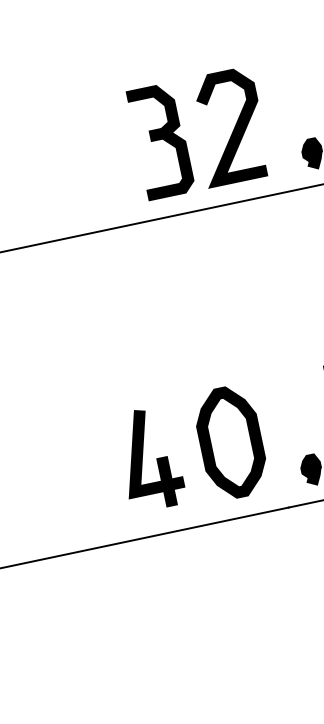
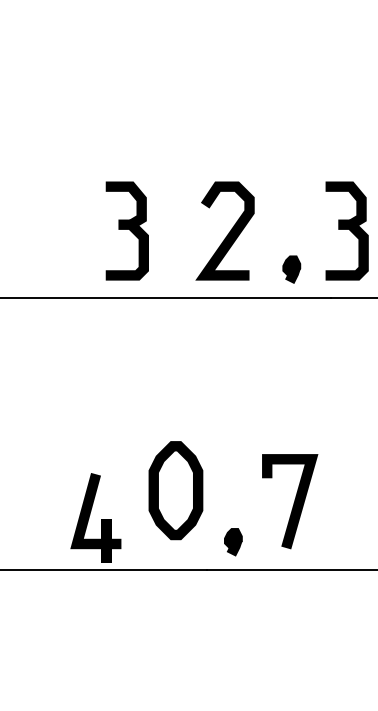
part: (160, 140) -> (126, 230), moved
part: (230, 442) -> (175, 490), moved
part: (149, 458) -> (95, 517), moved

